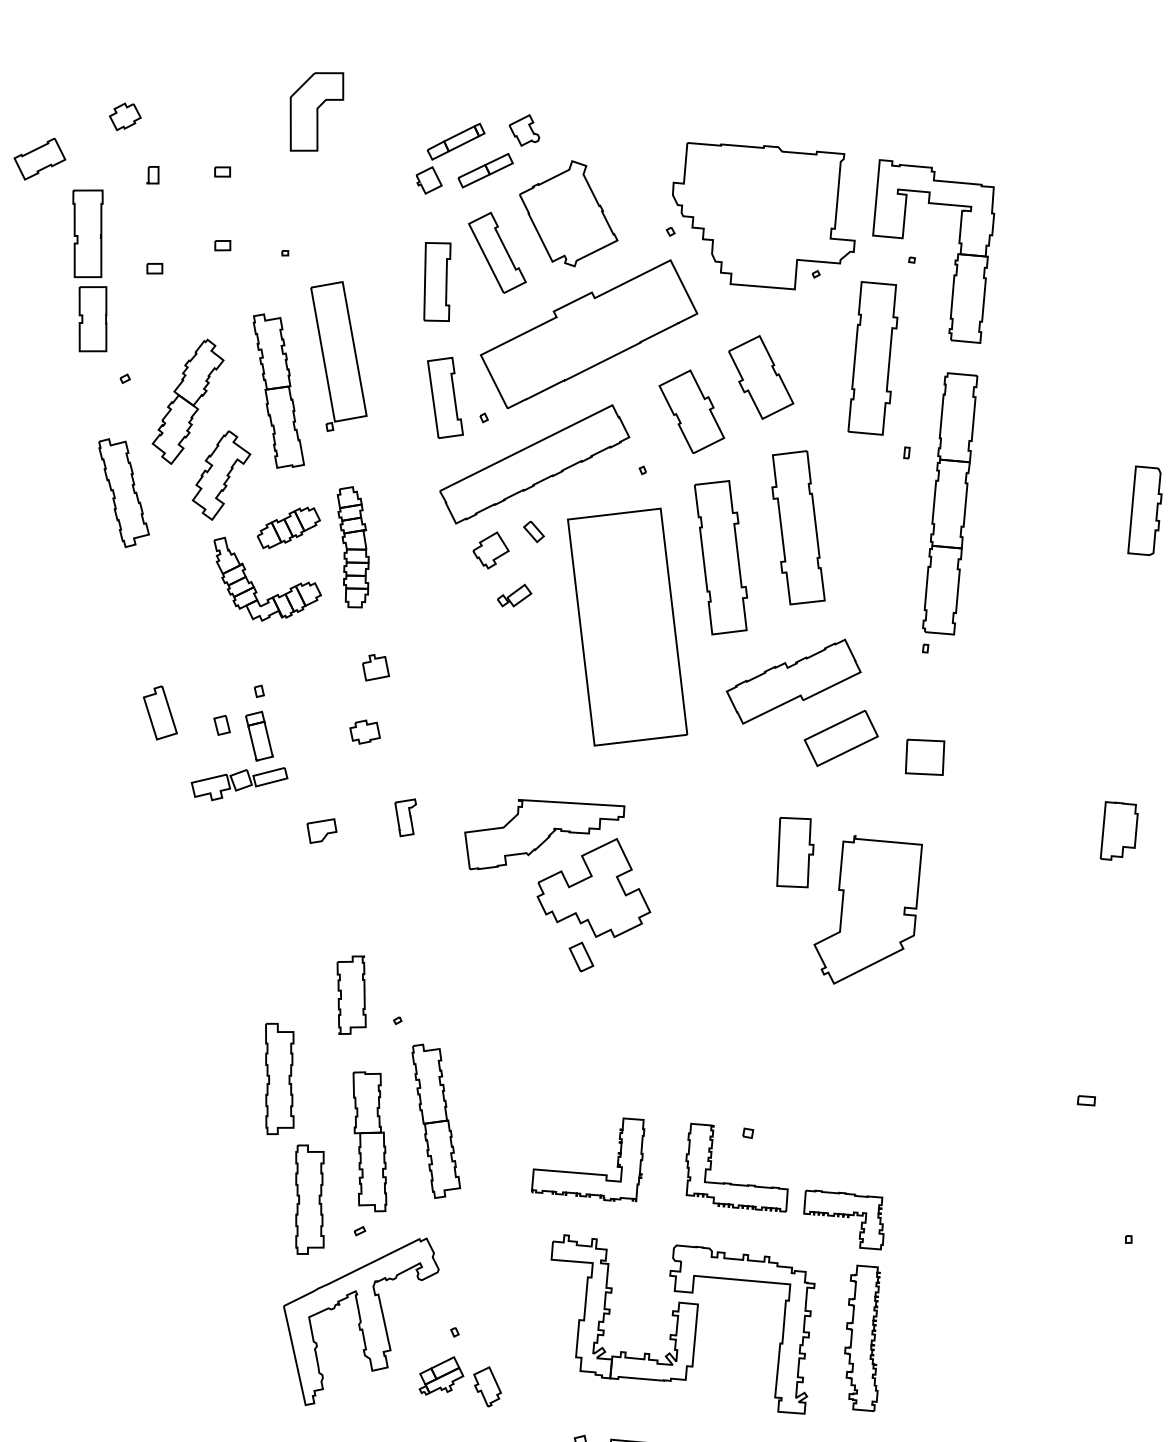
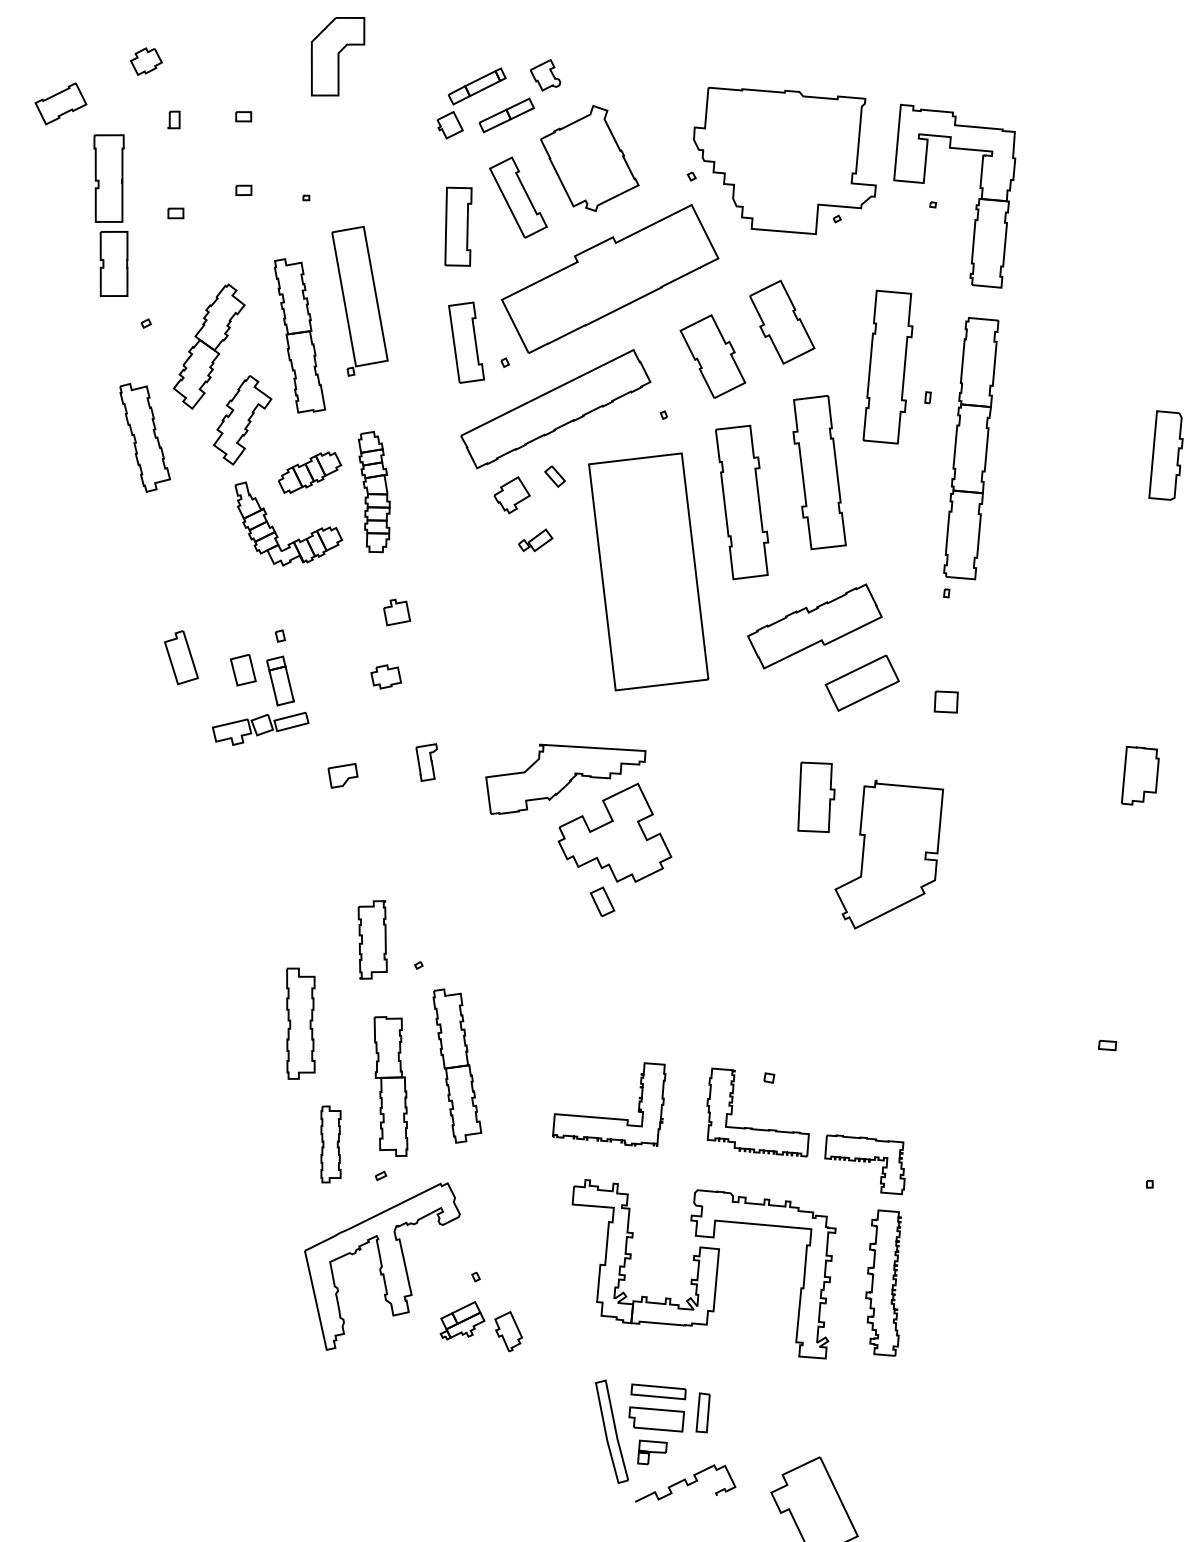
part: (872, 357) -> (887, 366), moved
part: (221, 724) -> (242, 669), size x1.6
part: (925, 756) -> (946, 701), size x0.6
part: (309, 1199) -> (330, 1144), size x0.7

